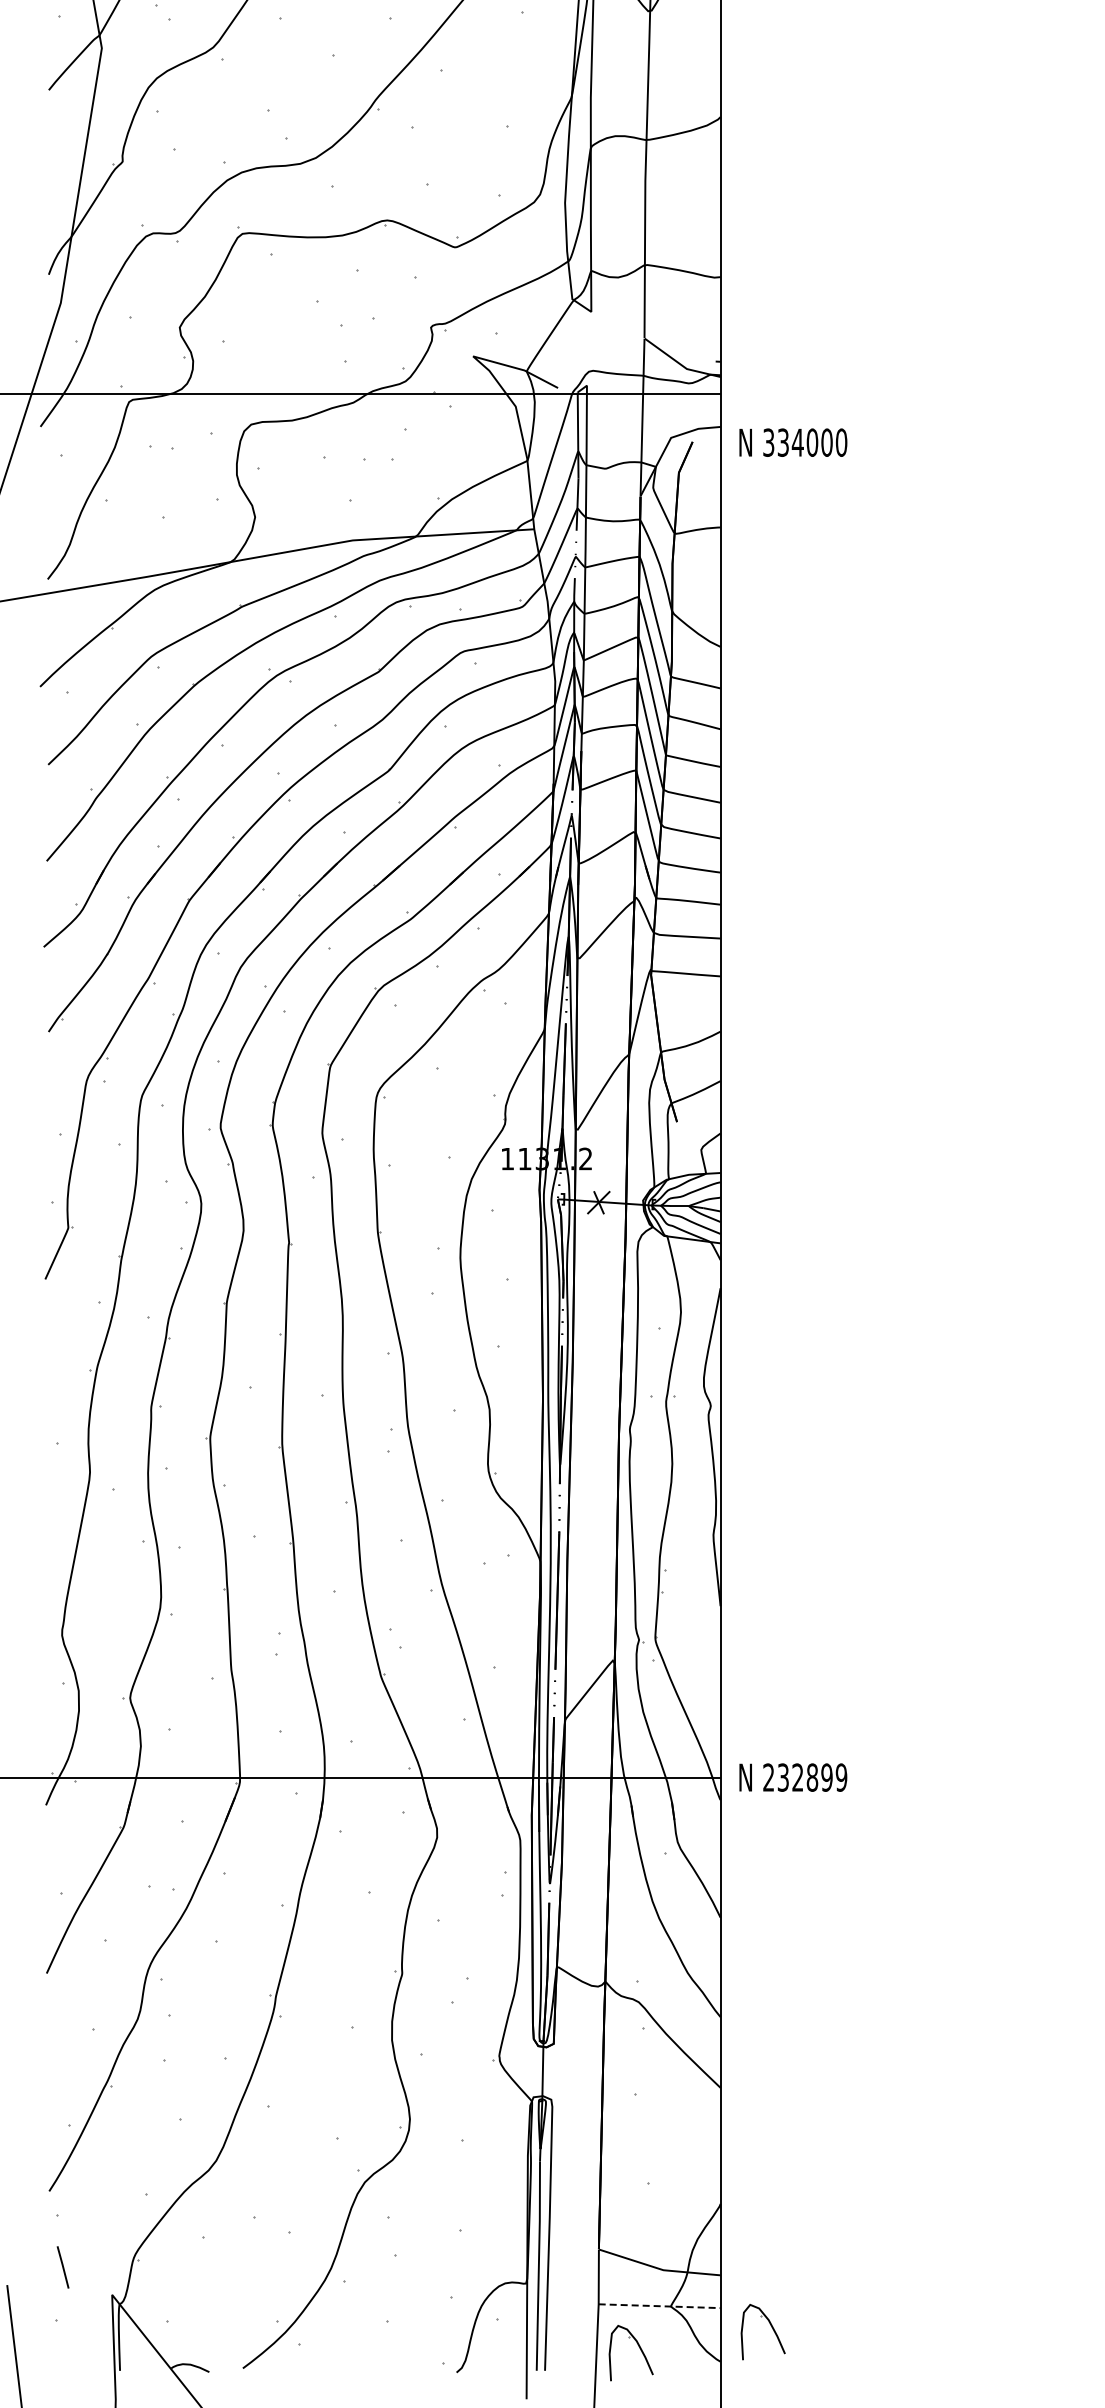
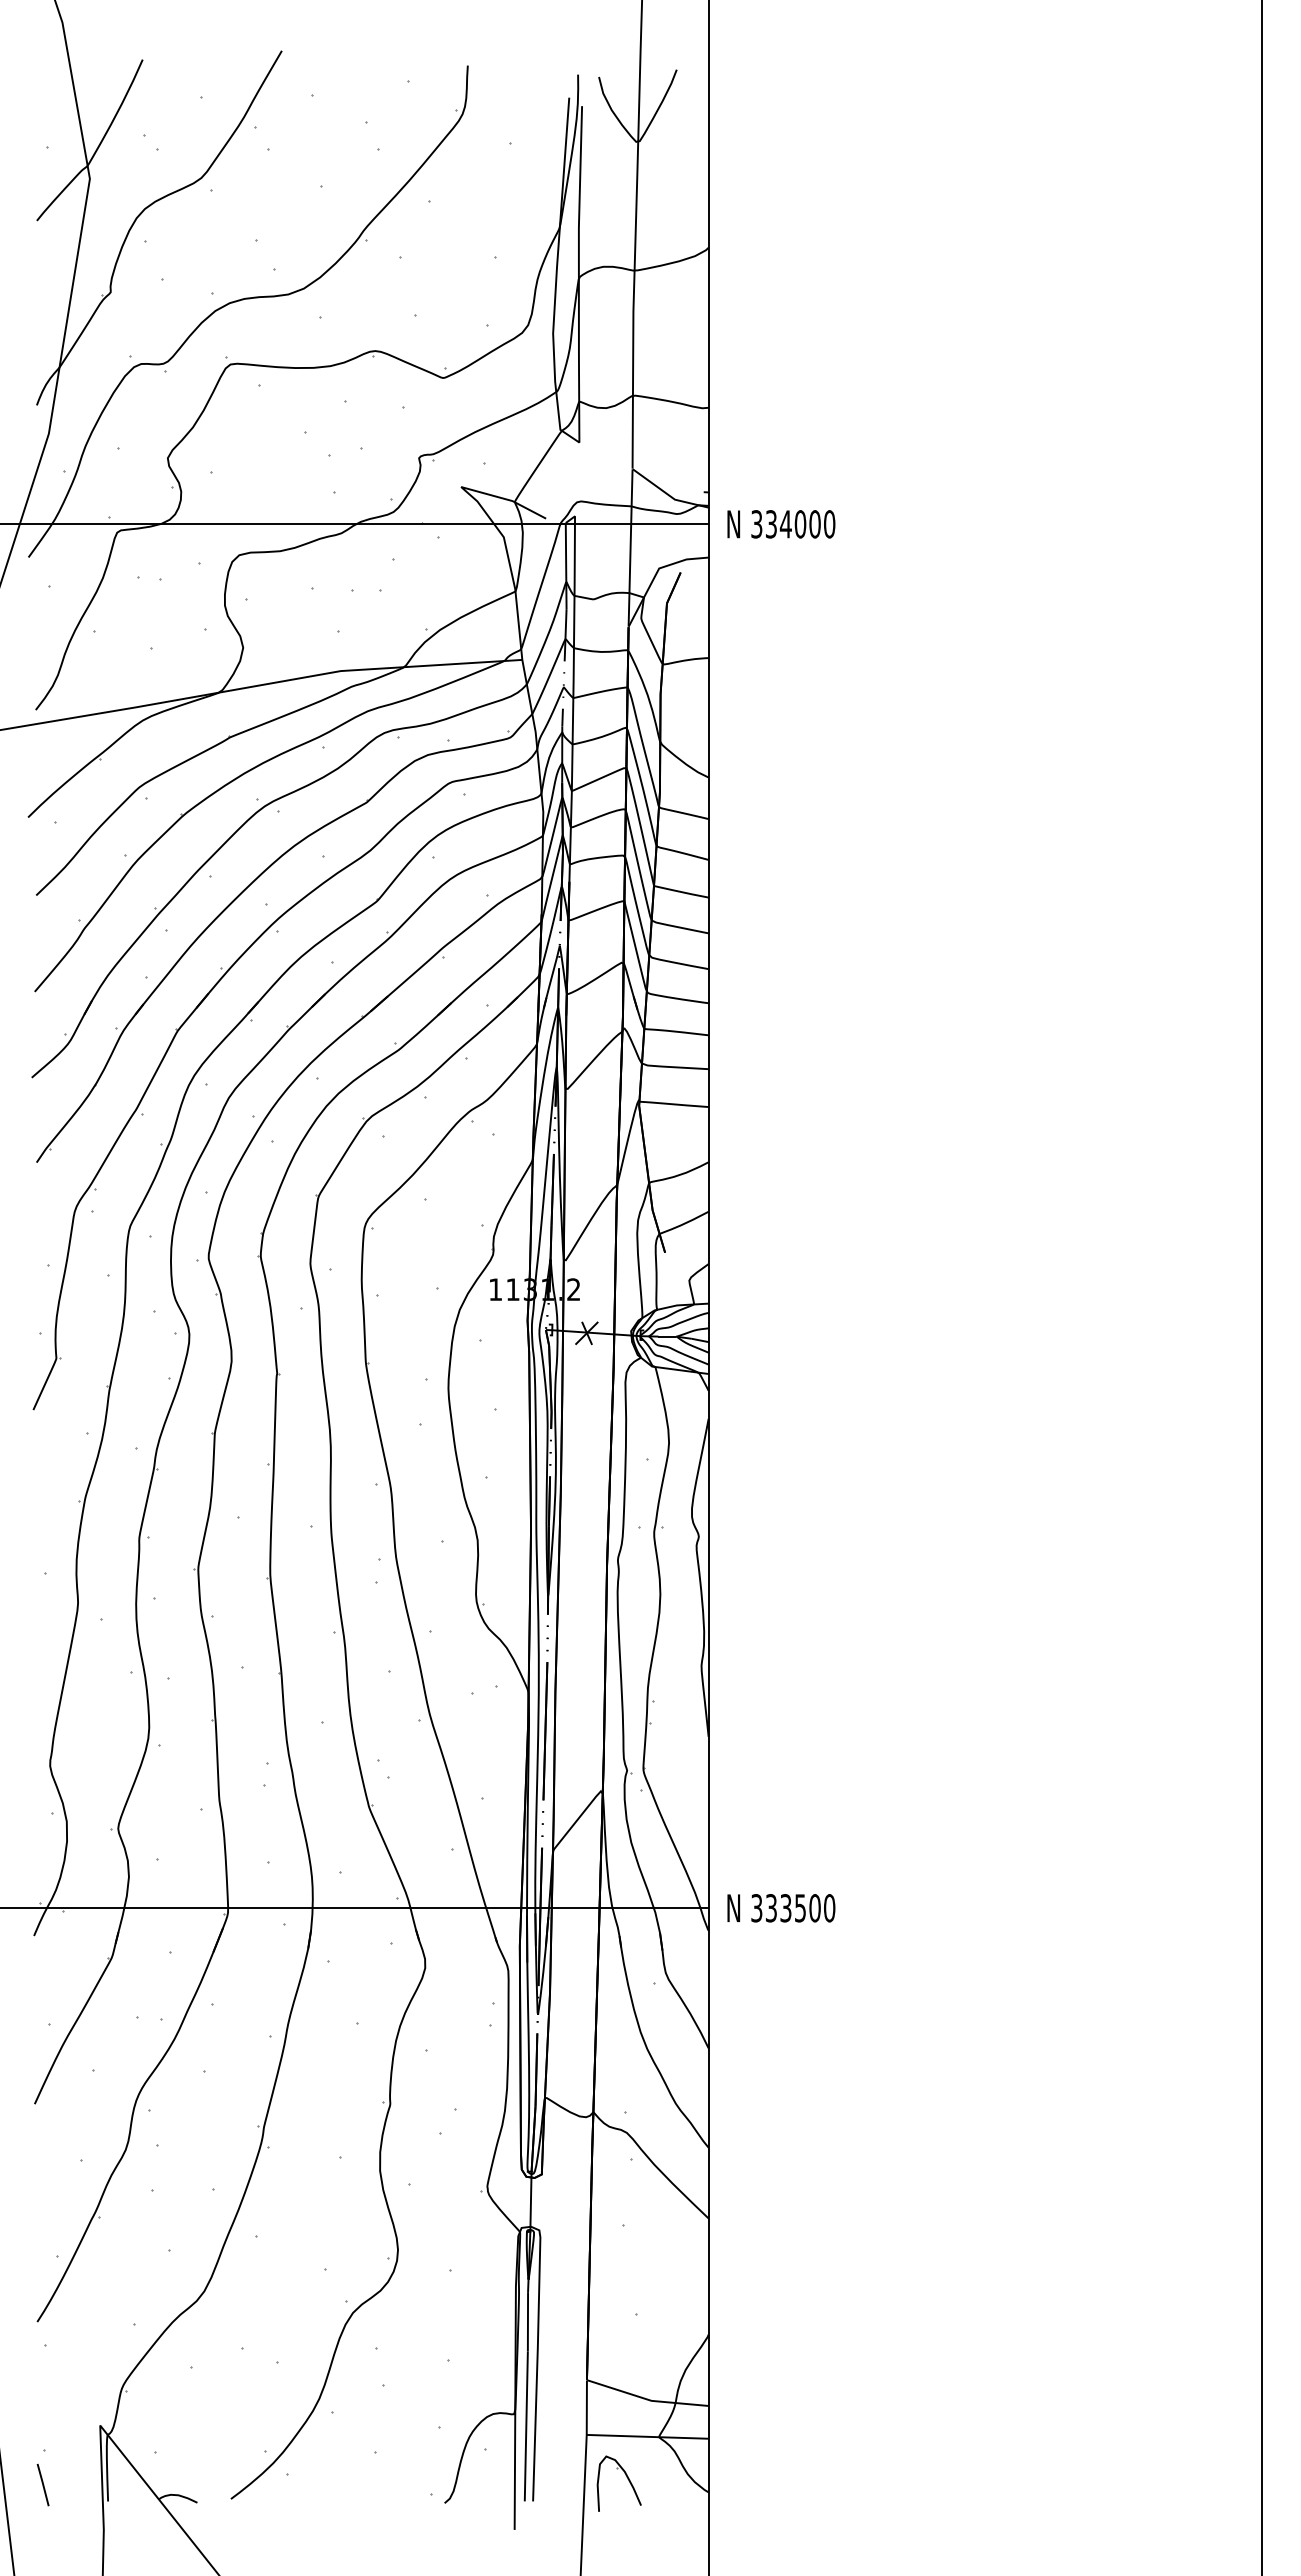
text: (793, 442) -> (781, 524), moved
text: (805, 1777) -> (793, 1908), 232899 -> 333500
line: (62, 2266) -> (42, 2484), moved
line: (659, 2305) -> (647, 2436), dashed -> solid
part: (771, 2327) -> (759, 2458), removed

